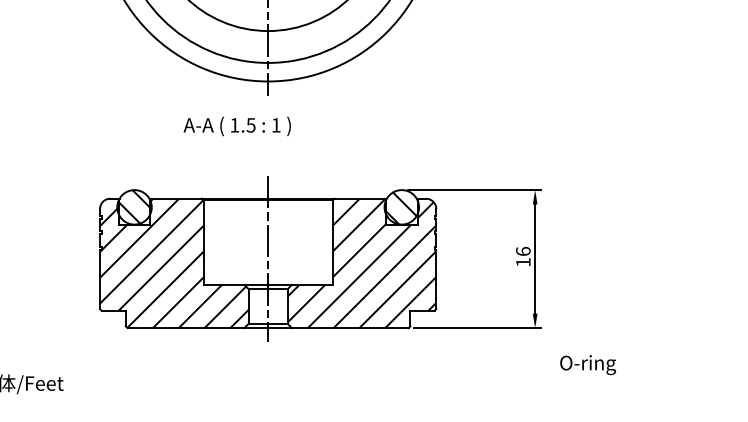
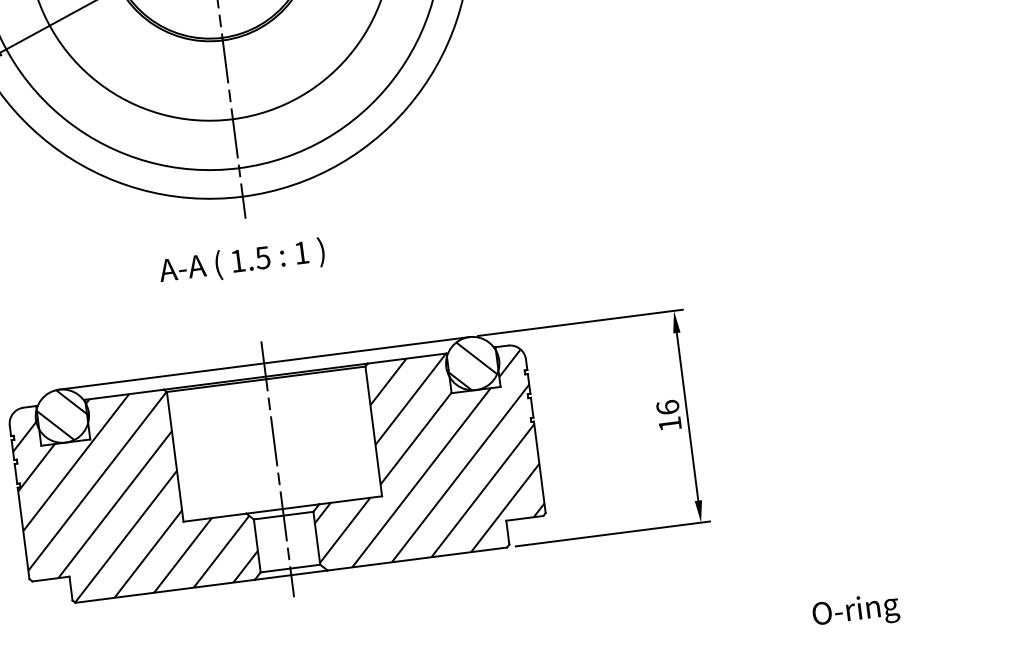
text: (236, 126) -> (240, 262), moved
line: (267, 190) -> (263, 364), added
text: (588, 365) -> (856, 612), moved

